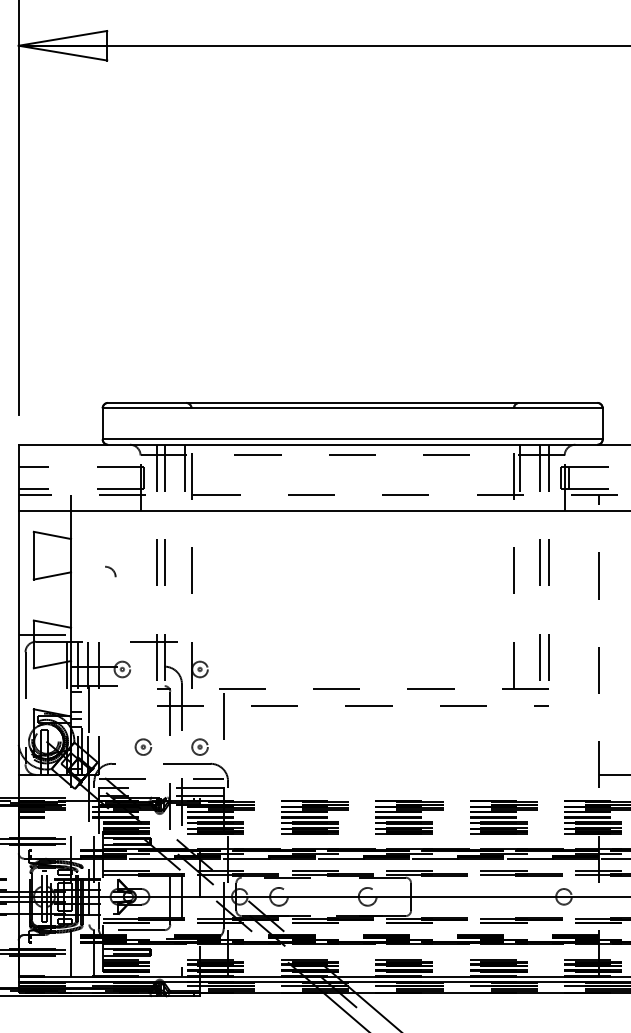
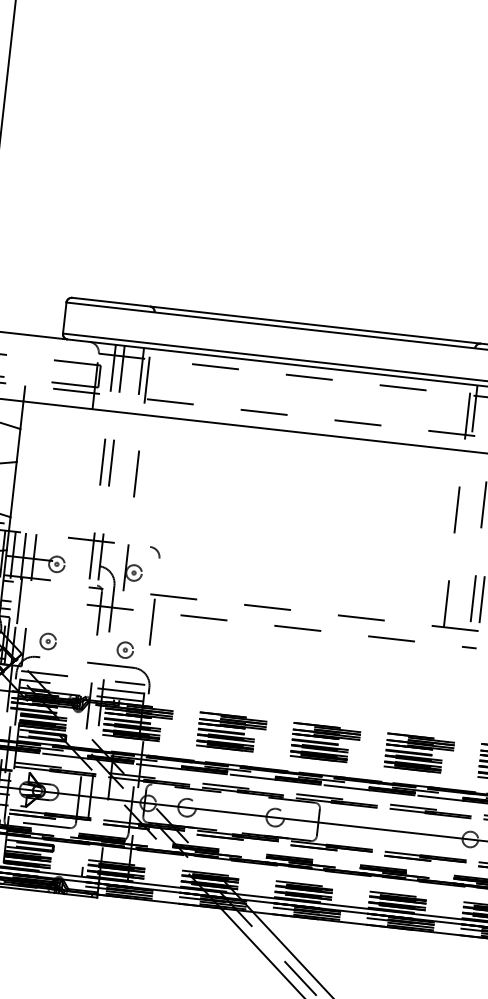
arc: (111, 570) -> (156, 551), moved
part: (143, 746) -> (48, 640), moved

